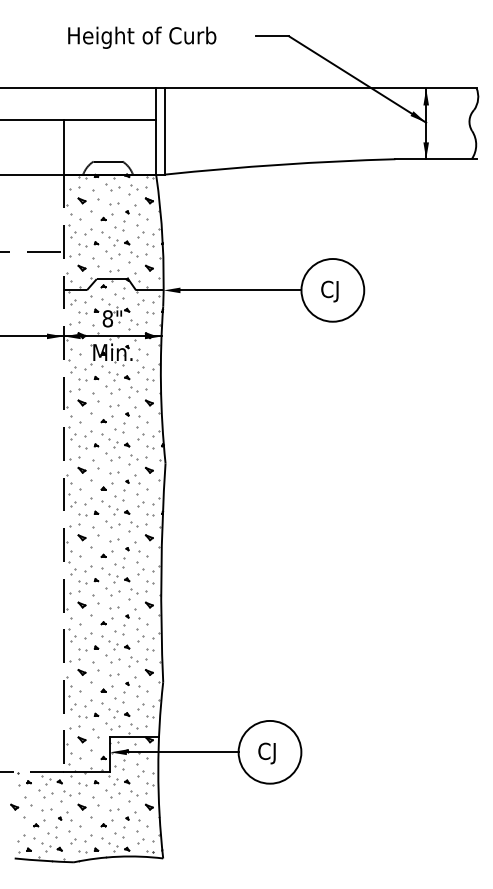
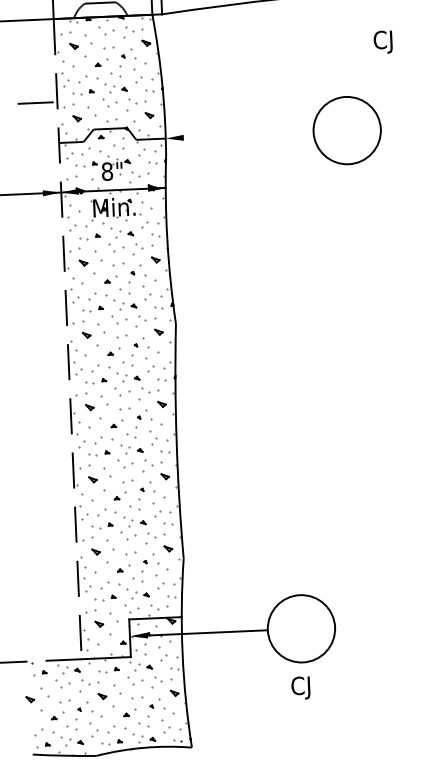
line: (240, 290) -> (248, 135), removed
text: (329, 291) -> (382, 42), moved
text: (266, 753) -> (300, 688), moved

